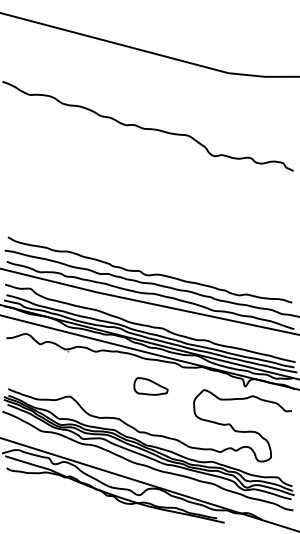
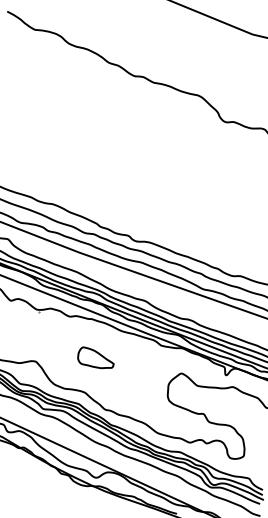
part: (150, 386) -> (95, 358), moved

